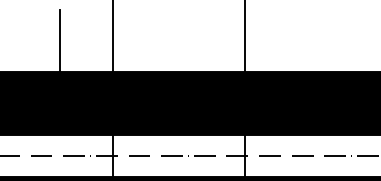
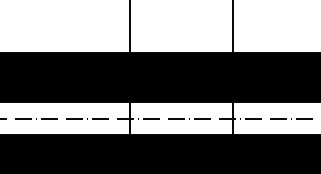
line: (59, 40) -> (88, 28), removed

